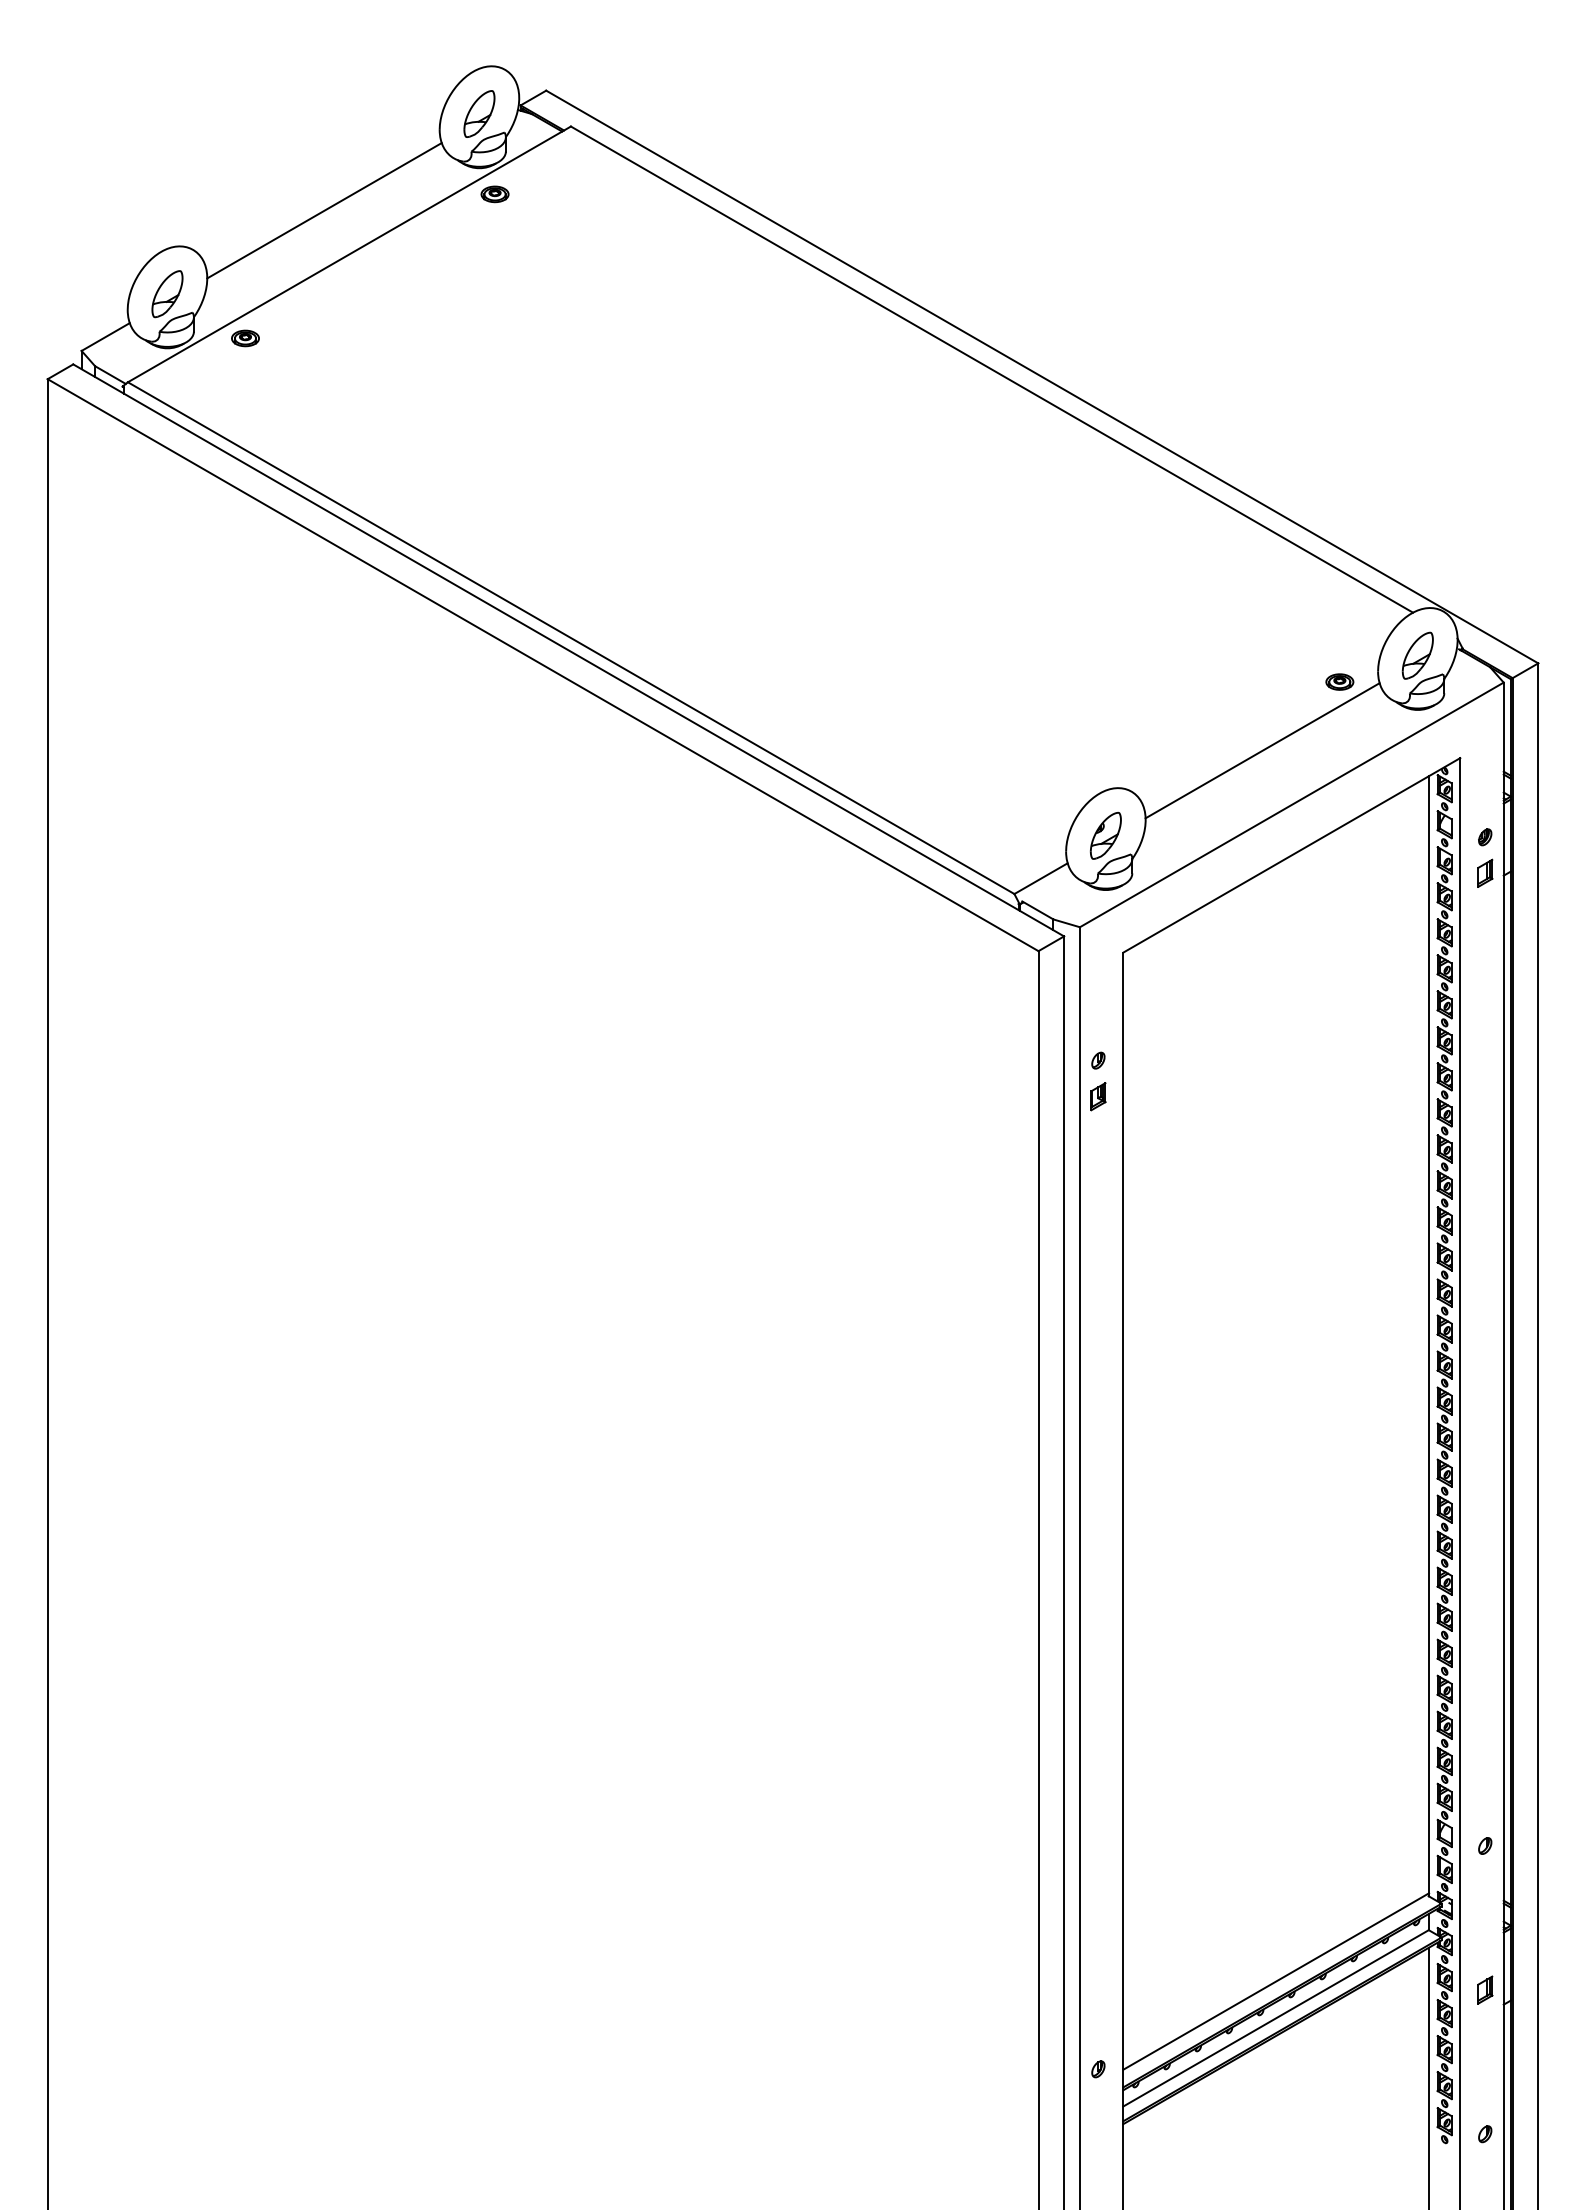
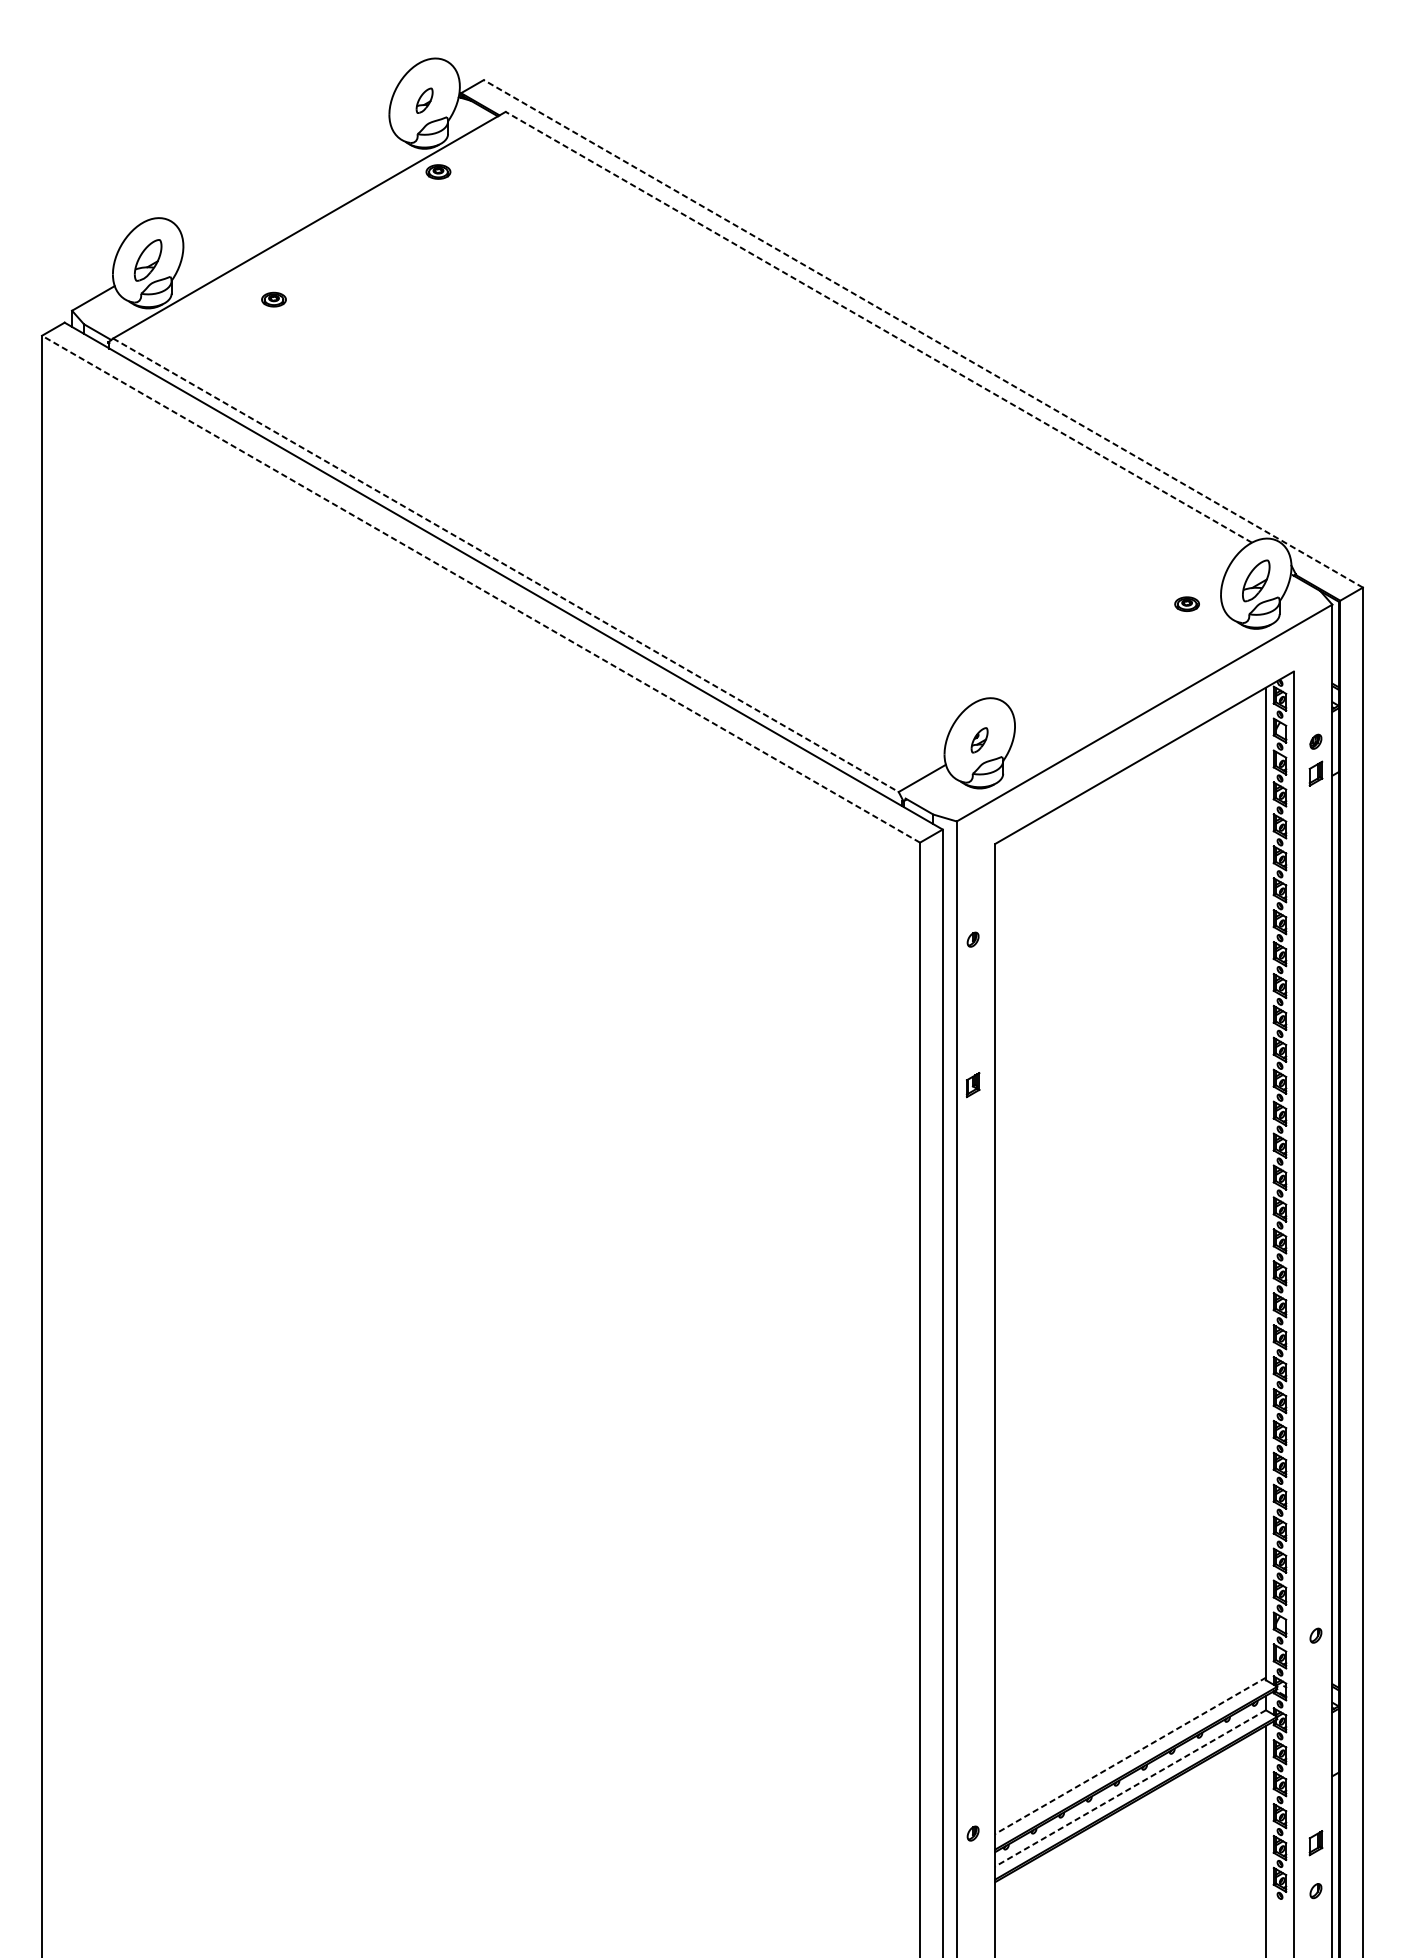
part: (479, 113) -> (424, 100), size x0.6
line: (324, 210) -> (287, 186), removed
part: (245, 338) -> (274, 299), moved
line: (991, 369) -> (878, 327), solid -> dashed
line: (1042, 377) -> (923, 334), solid -> dashed
line: (571, 638) -> (506, 565), solid -> dashed
line: (542, 664) -> (480, 588), solid -> dashed
line: (1262, 750) -> (1118, 664), removed
part: (1105, 835) -> (979, 740), size x0.6
part: (1098, 1096) -> (973, 1084), moved
line: (1276, 1981) -> (1130, 1755), solid -> dashed
part: (1485, 1989) -> (1316, 1842), moved
line: (1275, 2018) -> (1130, 1788), solid -> dashed

